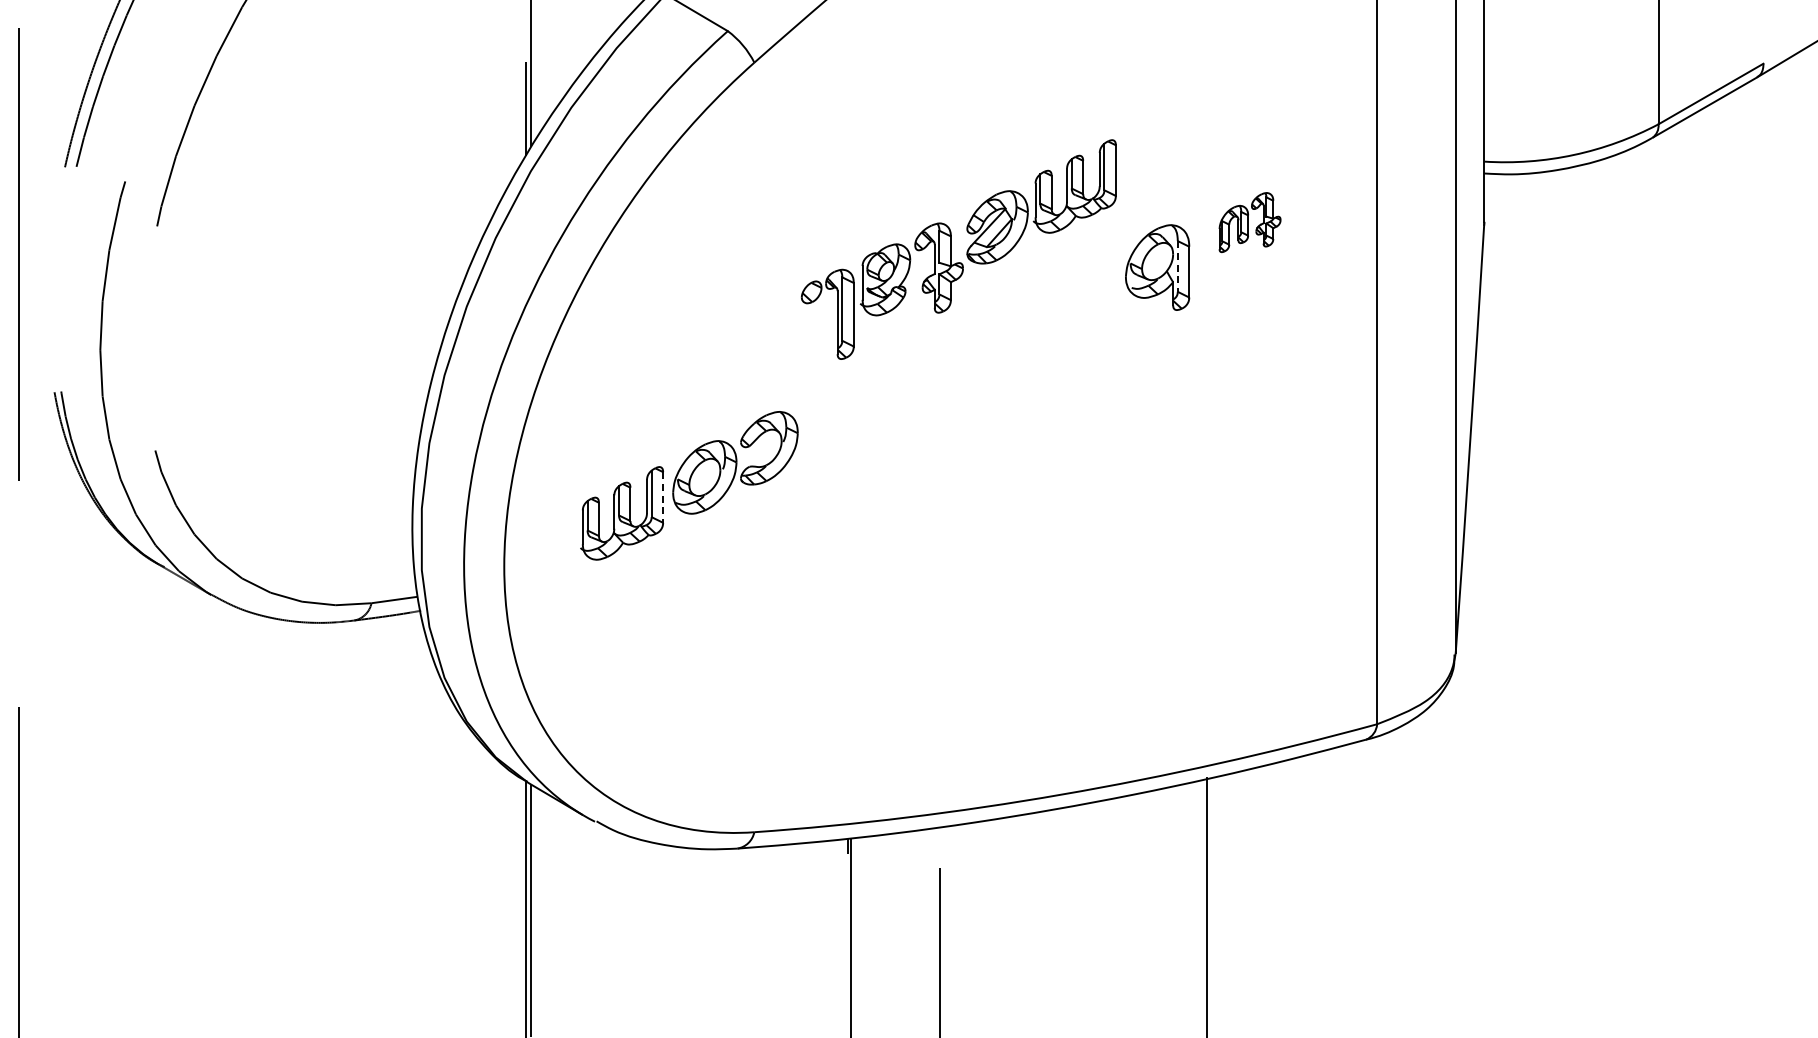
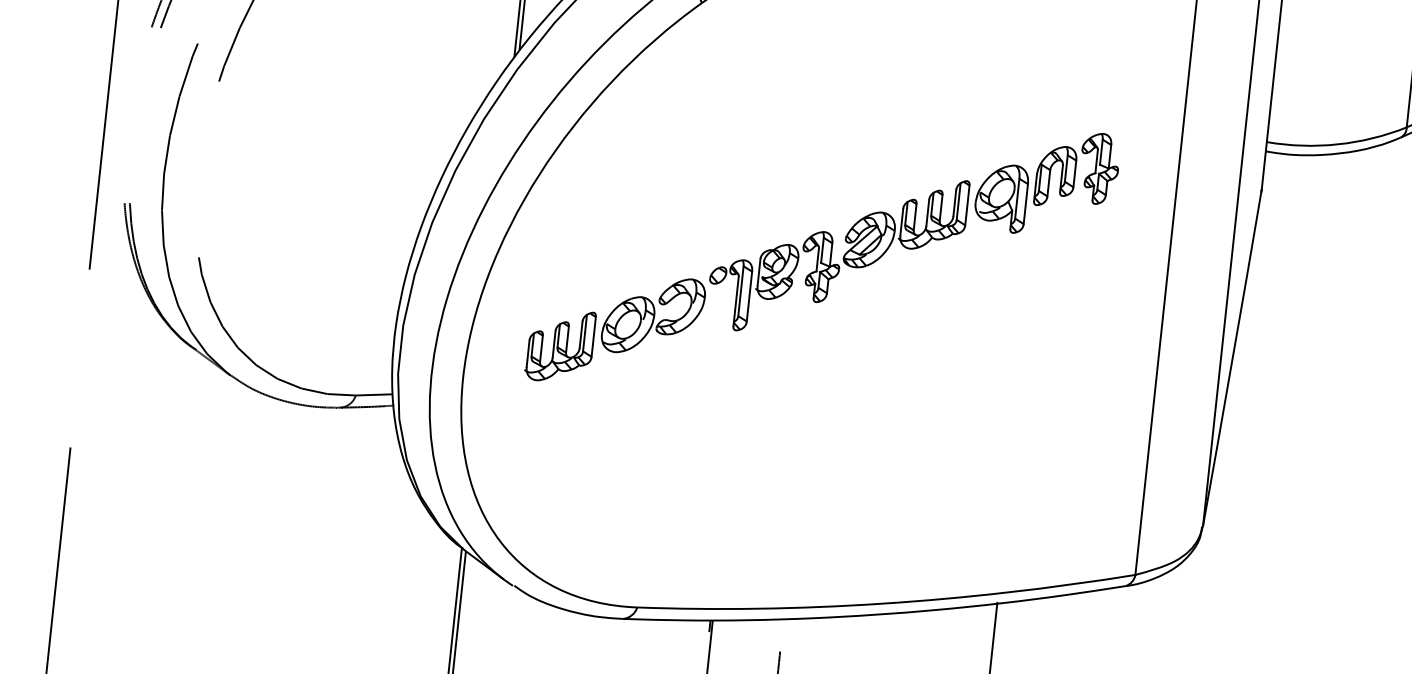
part: (1249, 222) -> (1077, 170), size x1.67
part: (951, 249) -> (831, 253), moved
line: (1177, 266) -> (1017, 198), dashed -> solid
line: (663, 497) -> (594, 336), dashed -> solid

